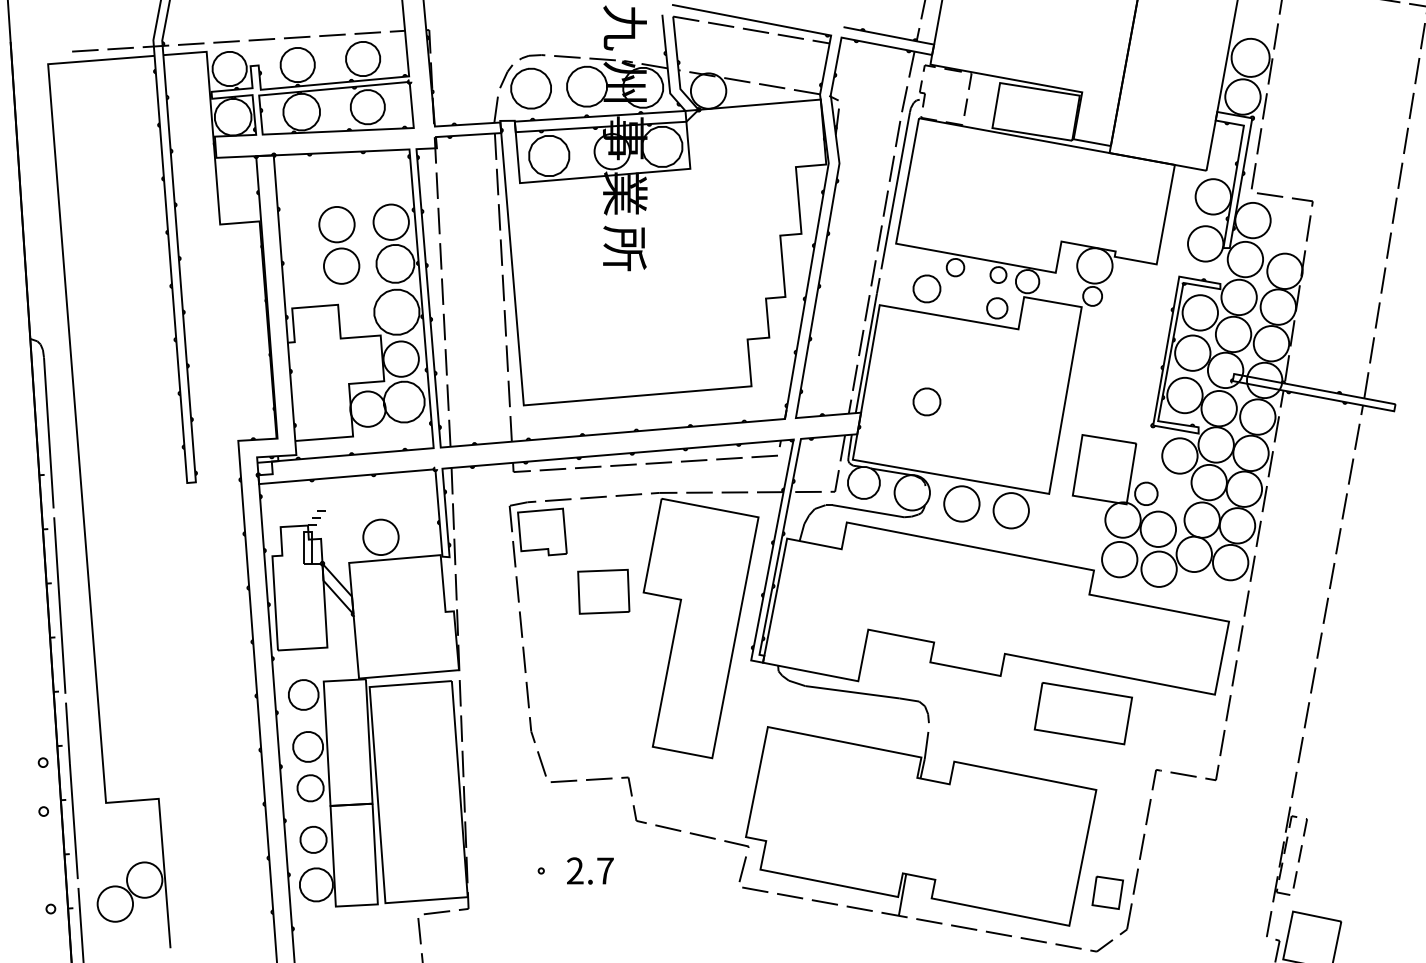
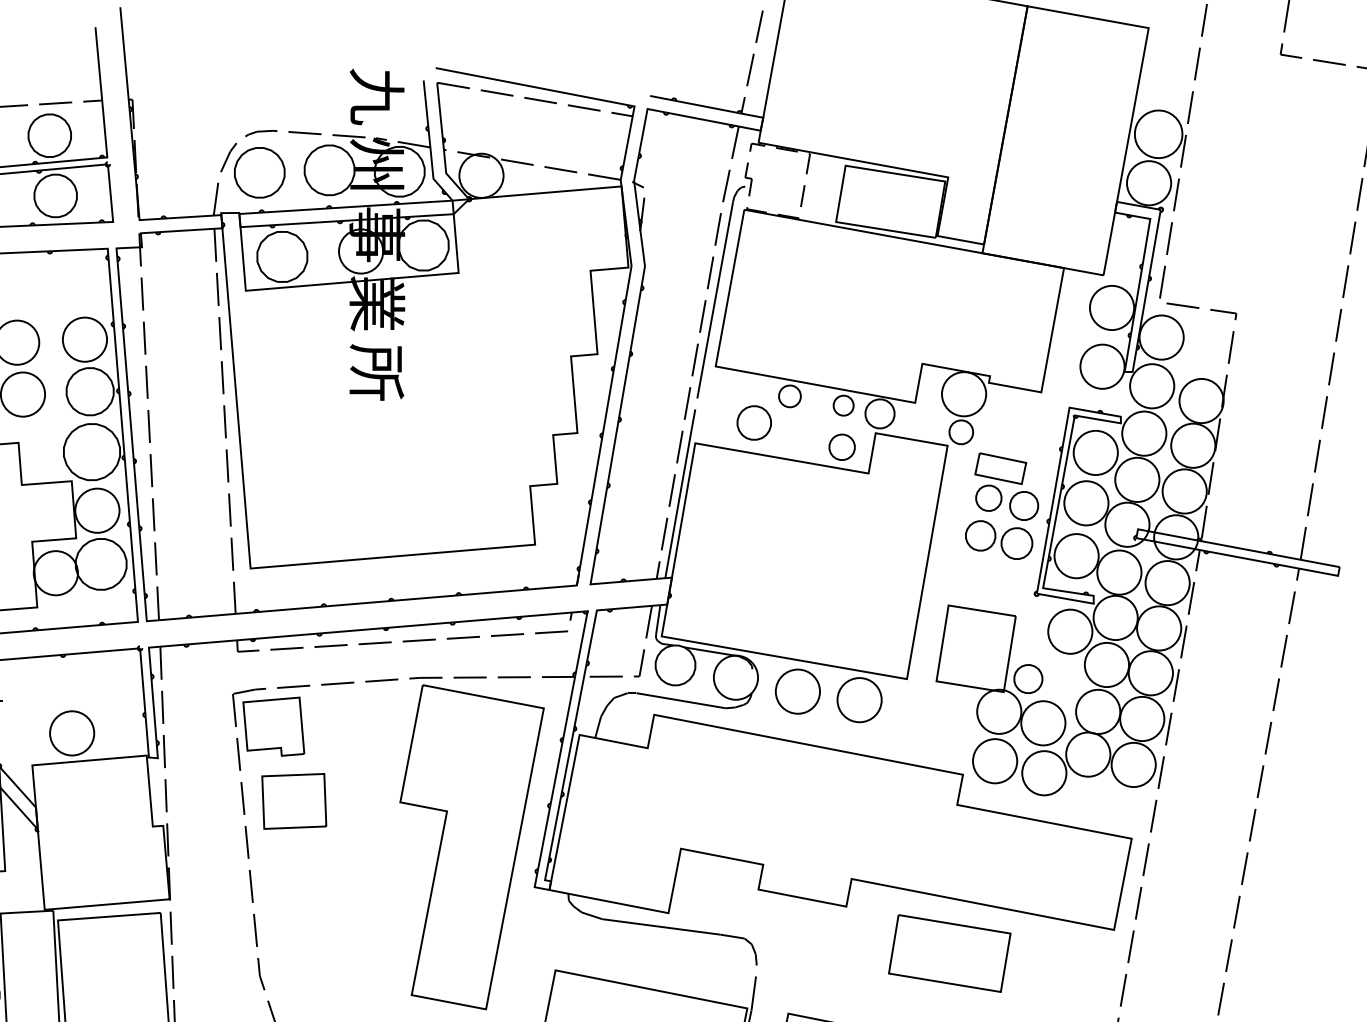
part: (1125, 355) -> (1002, 506), added
part: (926, 401) -> (753, 563), removed
part: (603, 591) -> (293, 801), moved

